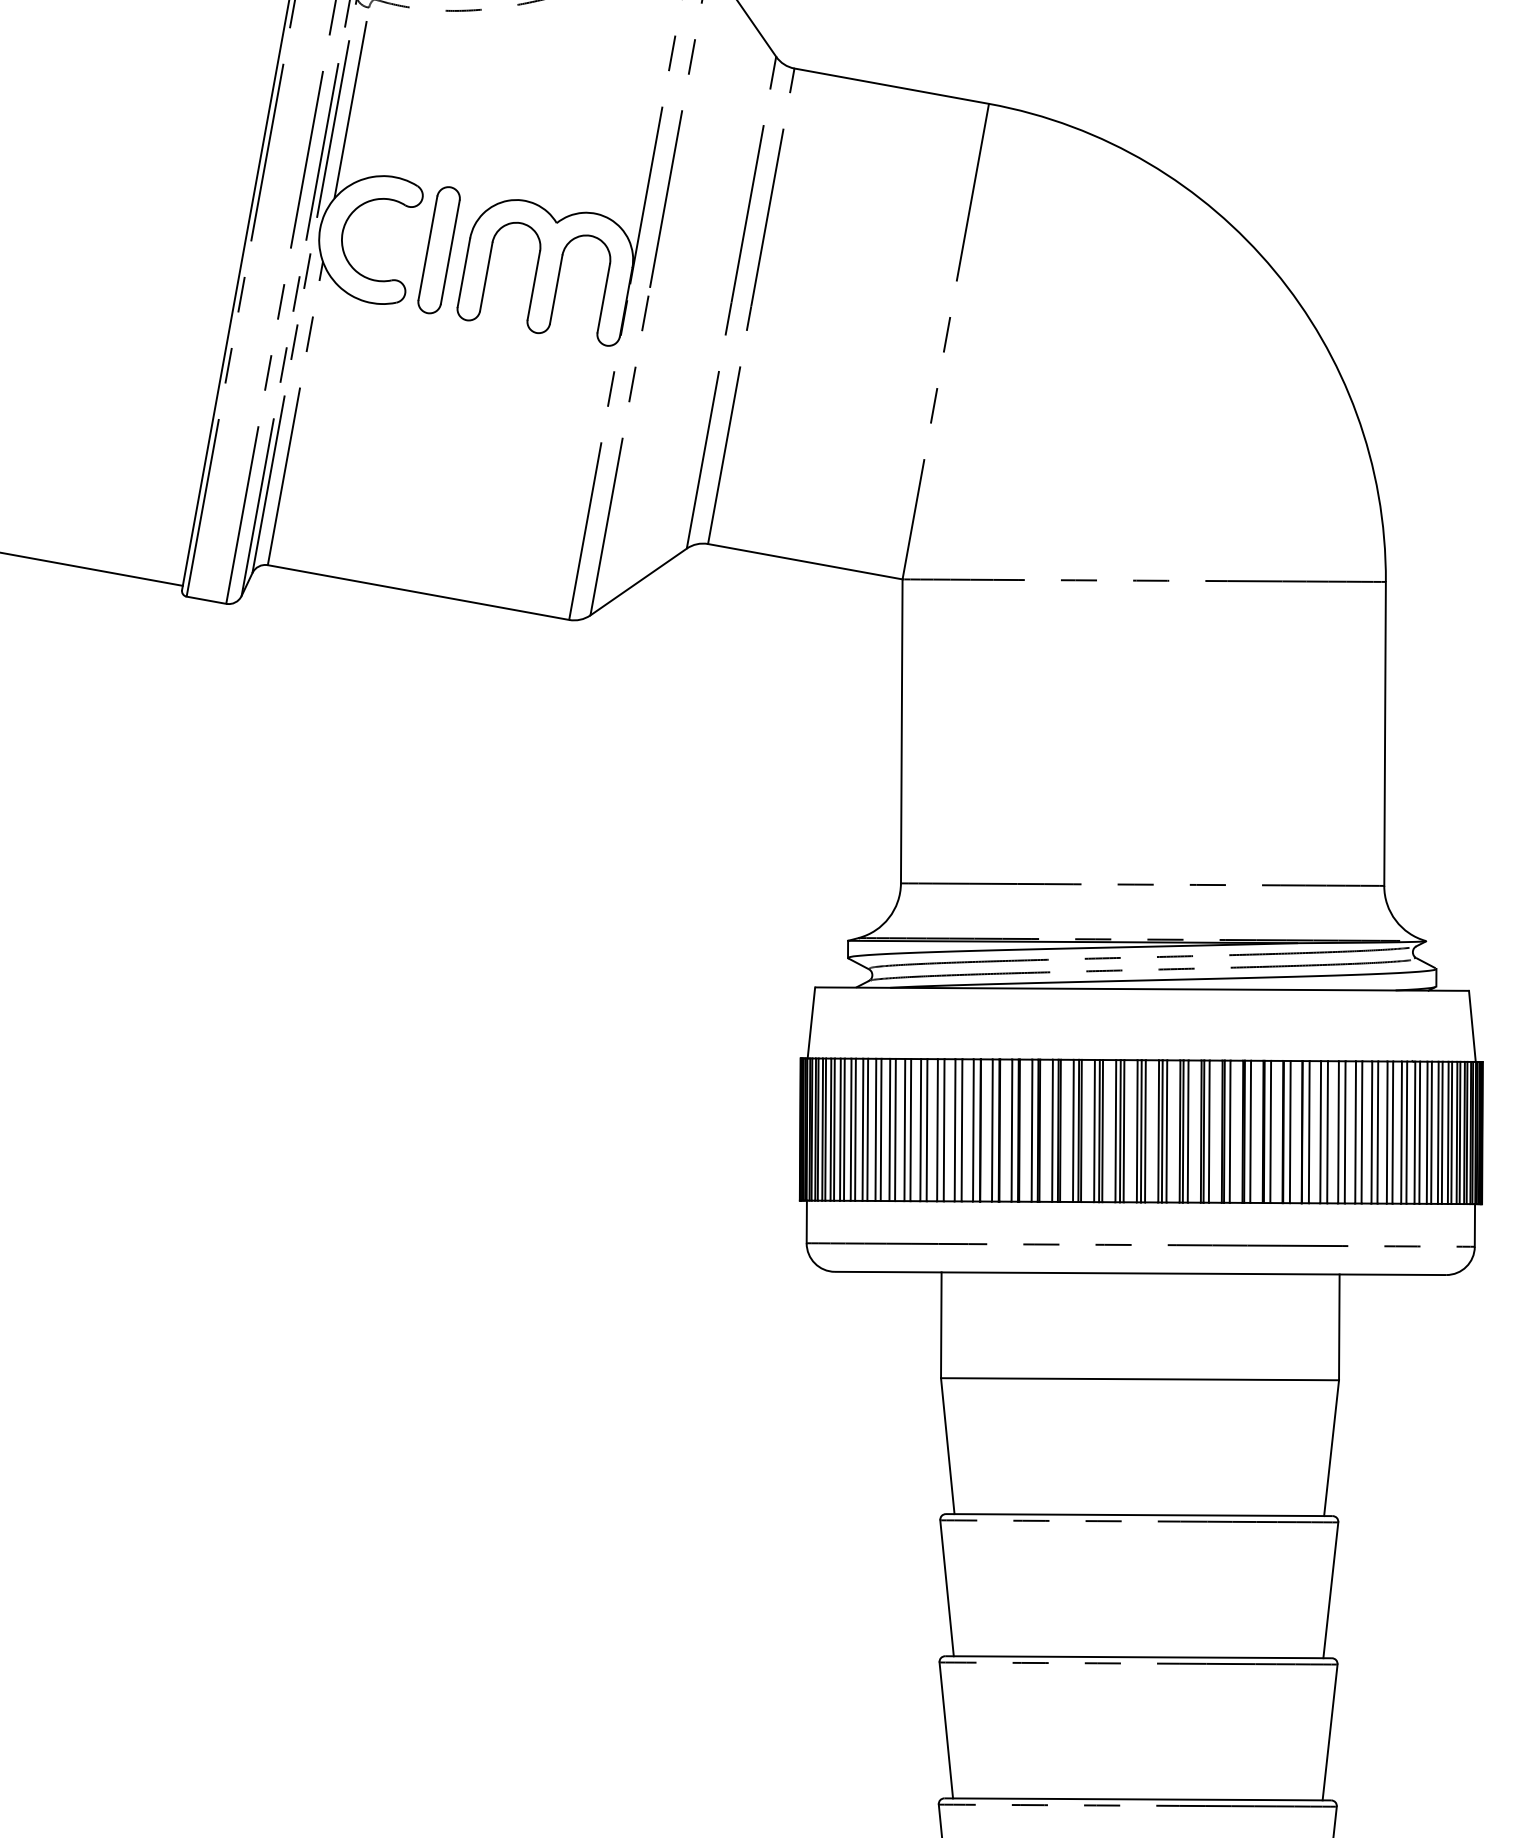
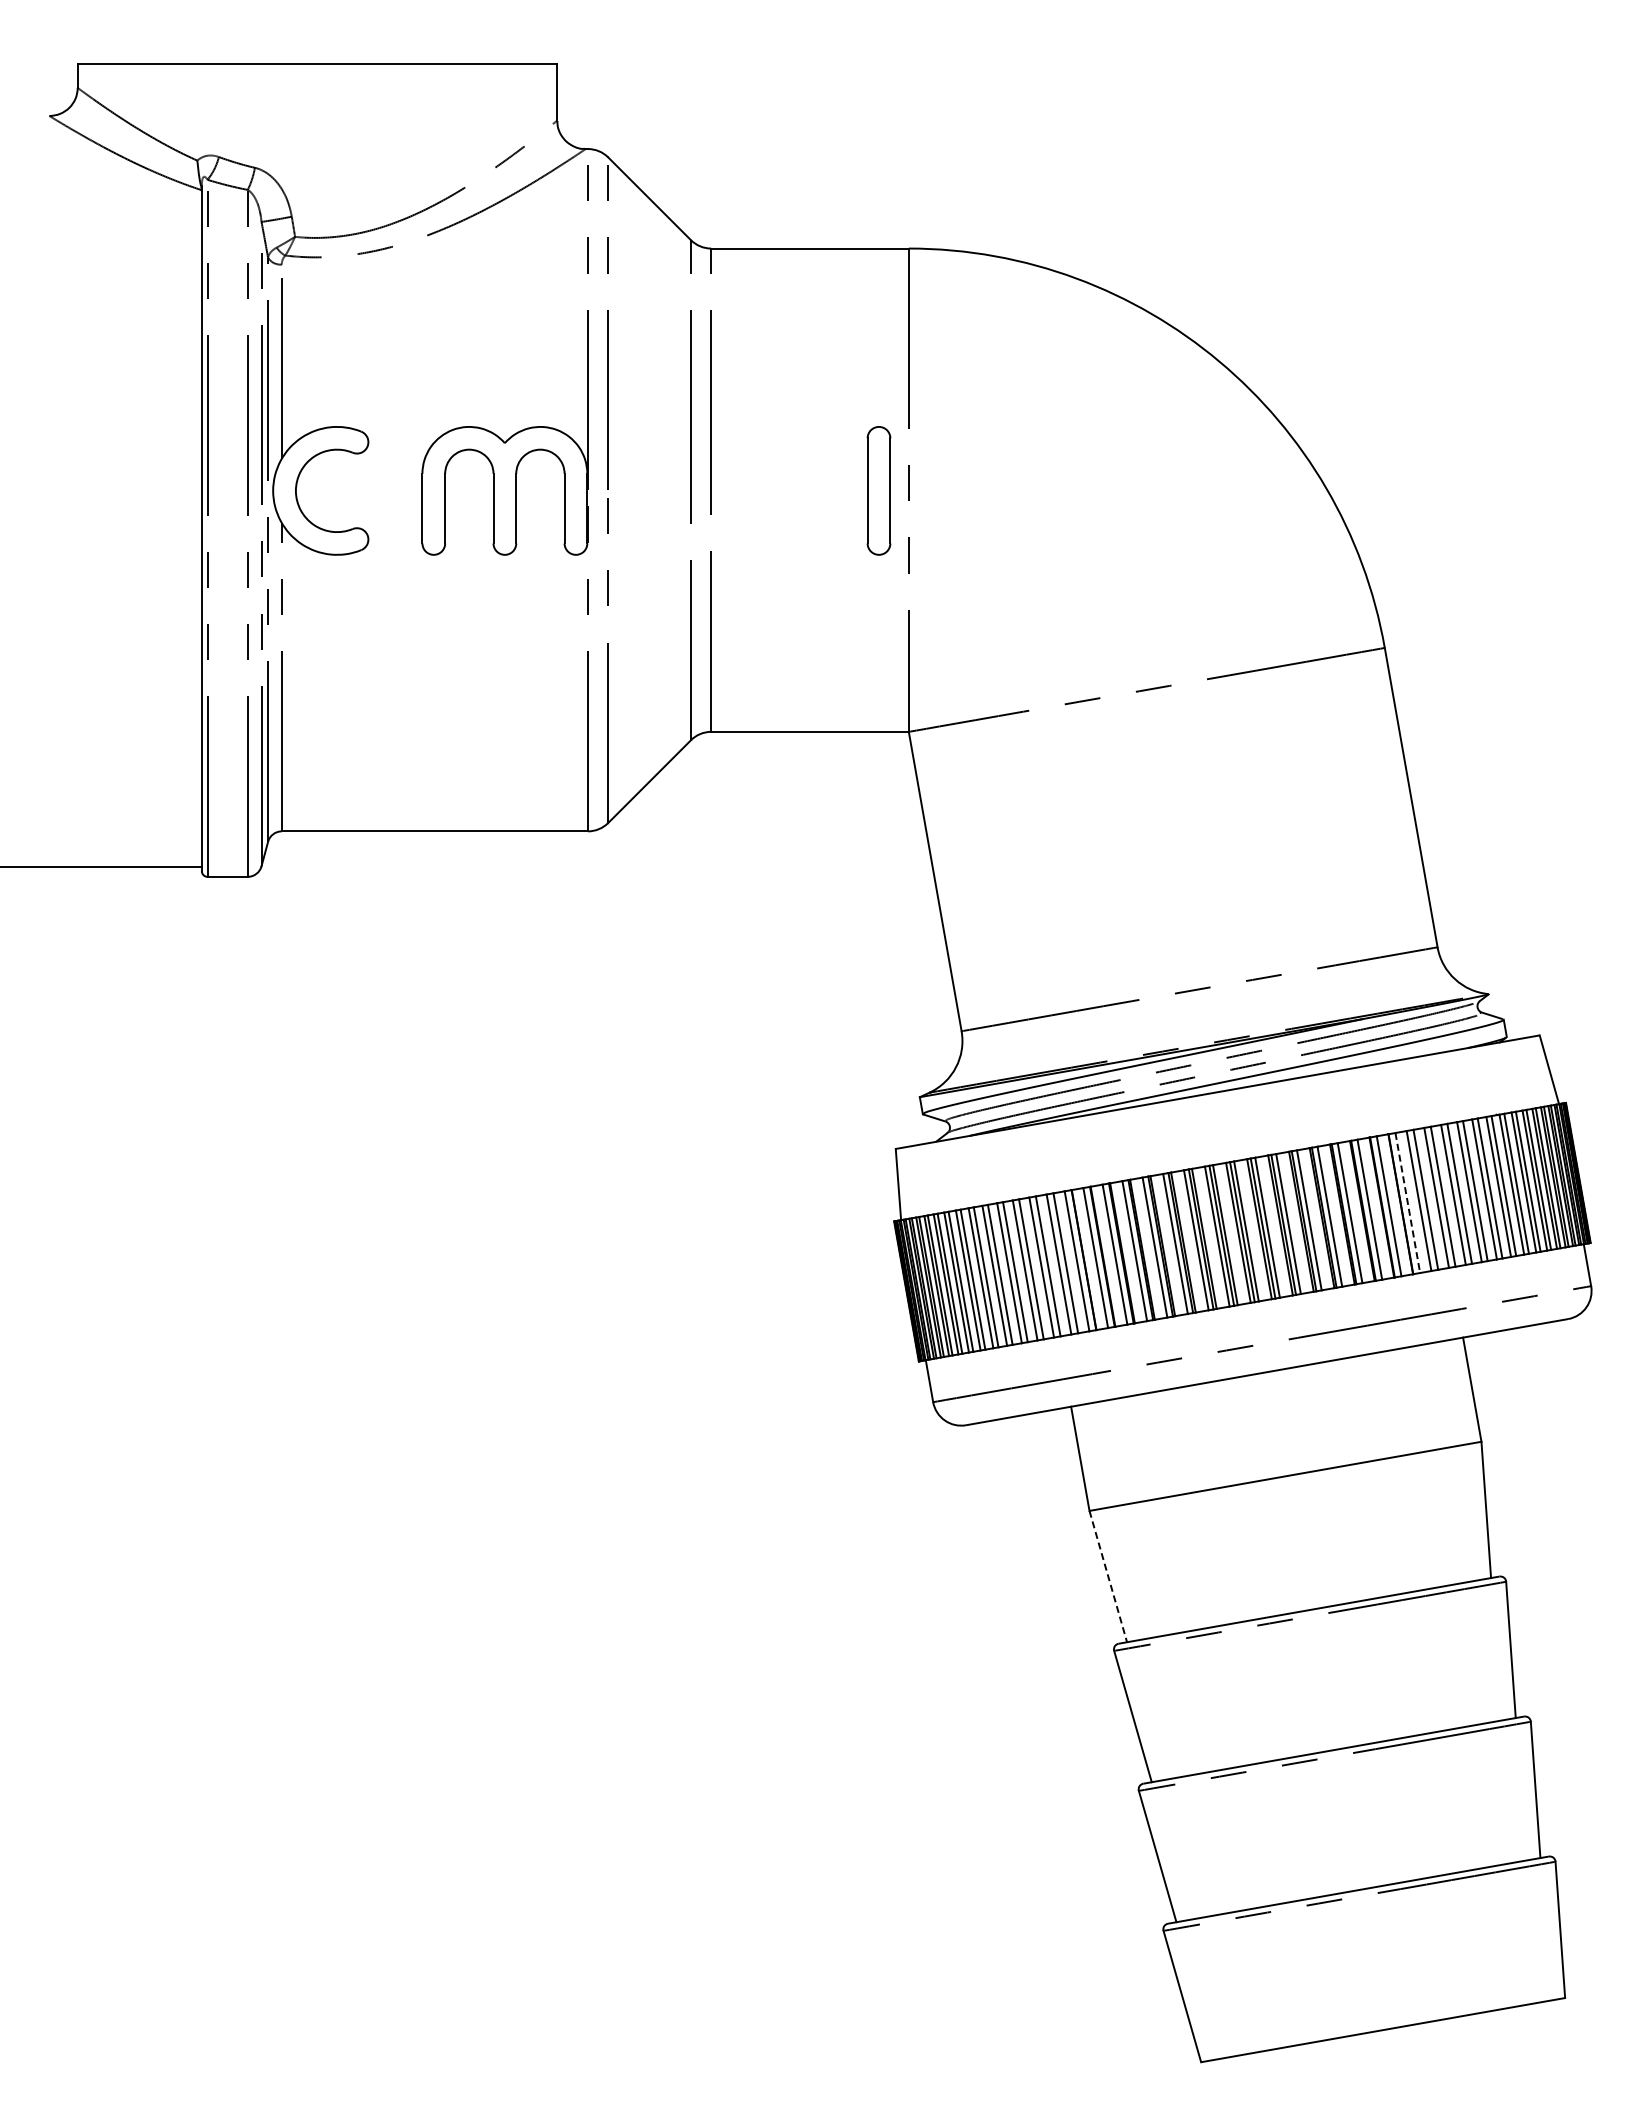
part: (438, 249) -> (878, 490), moved
line: (1308, 1132) -> (1407, 1203), solid -> dashed
line: (947, 1447) -> (1108, 1577), solid -> dashed

